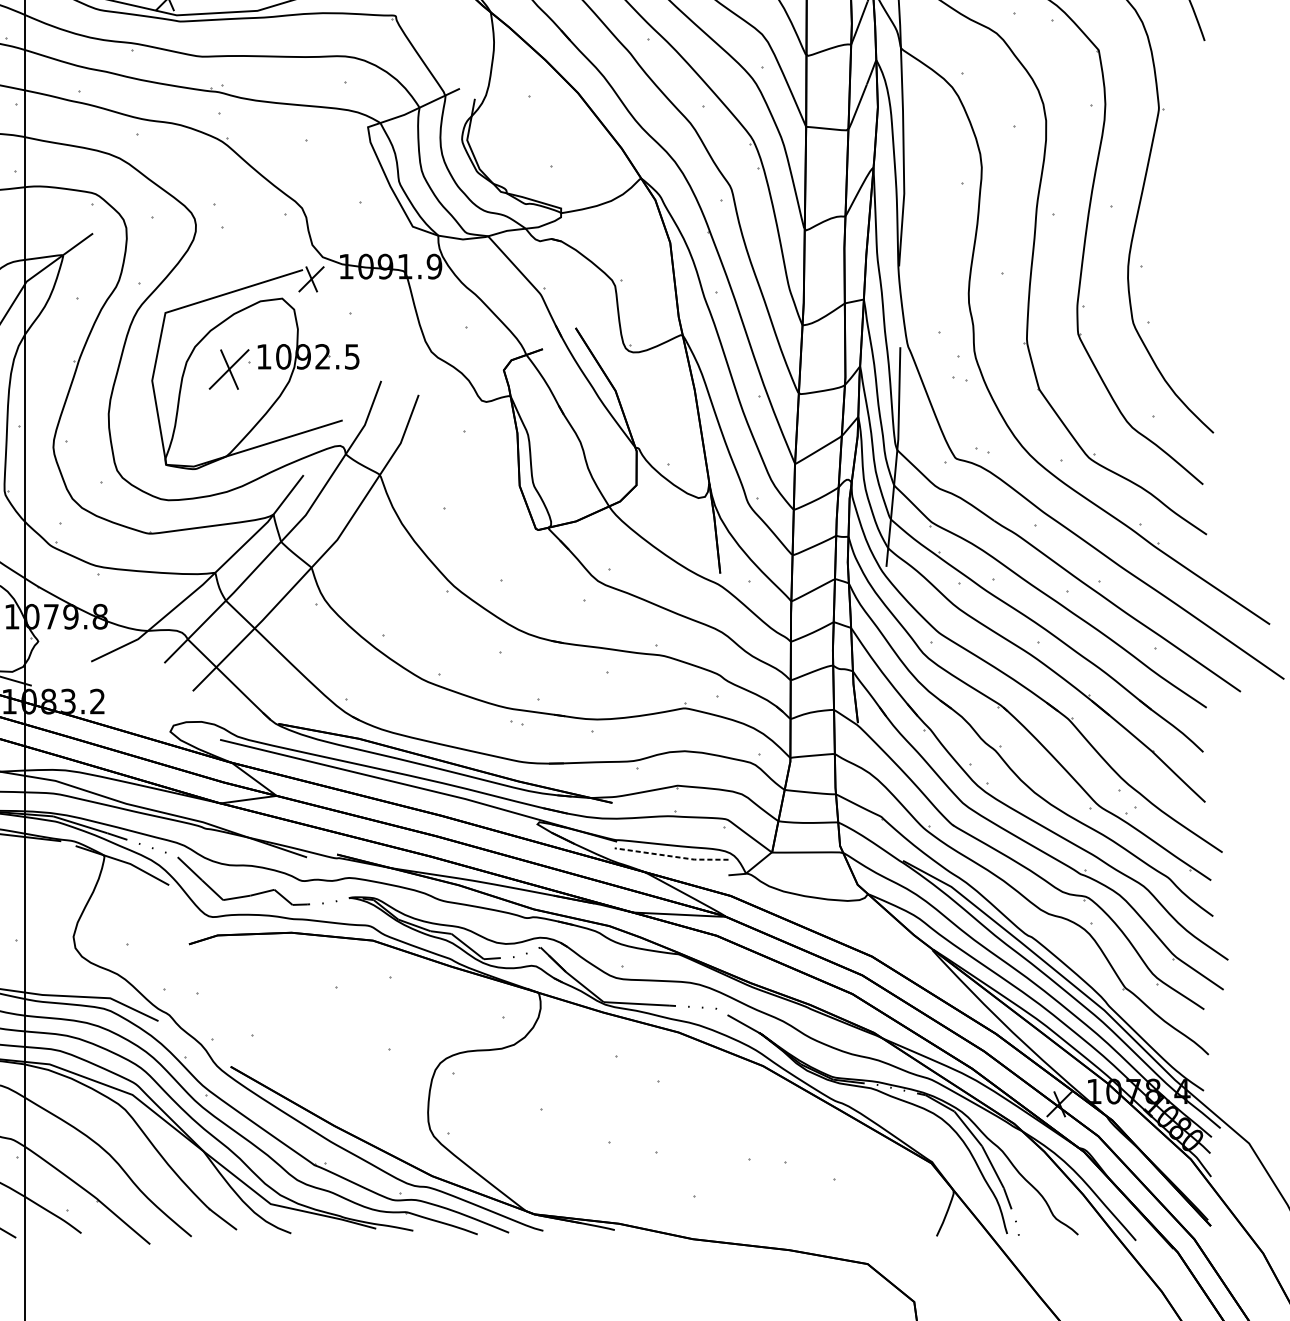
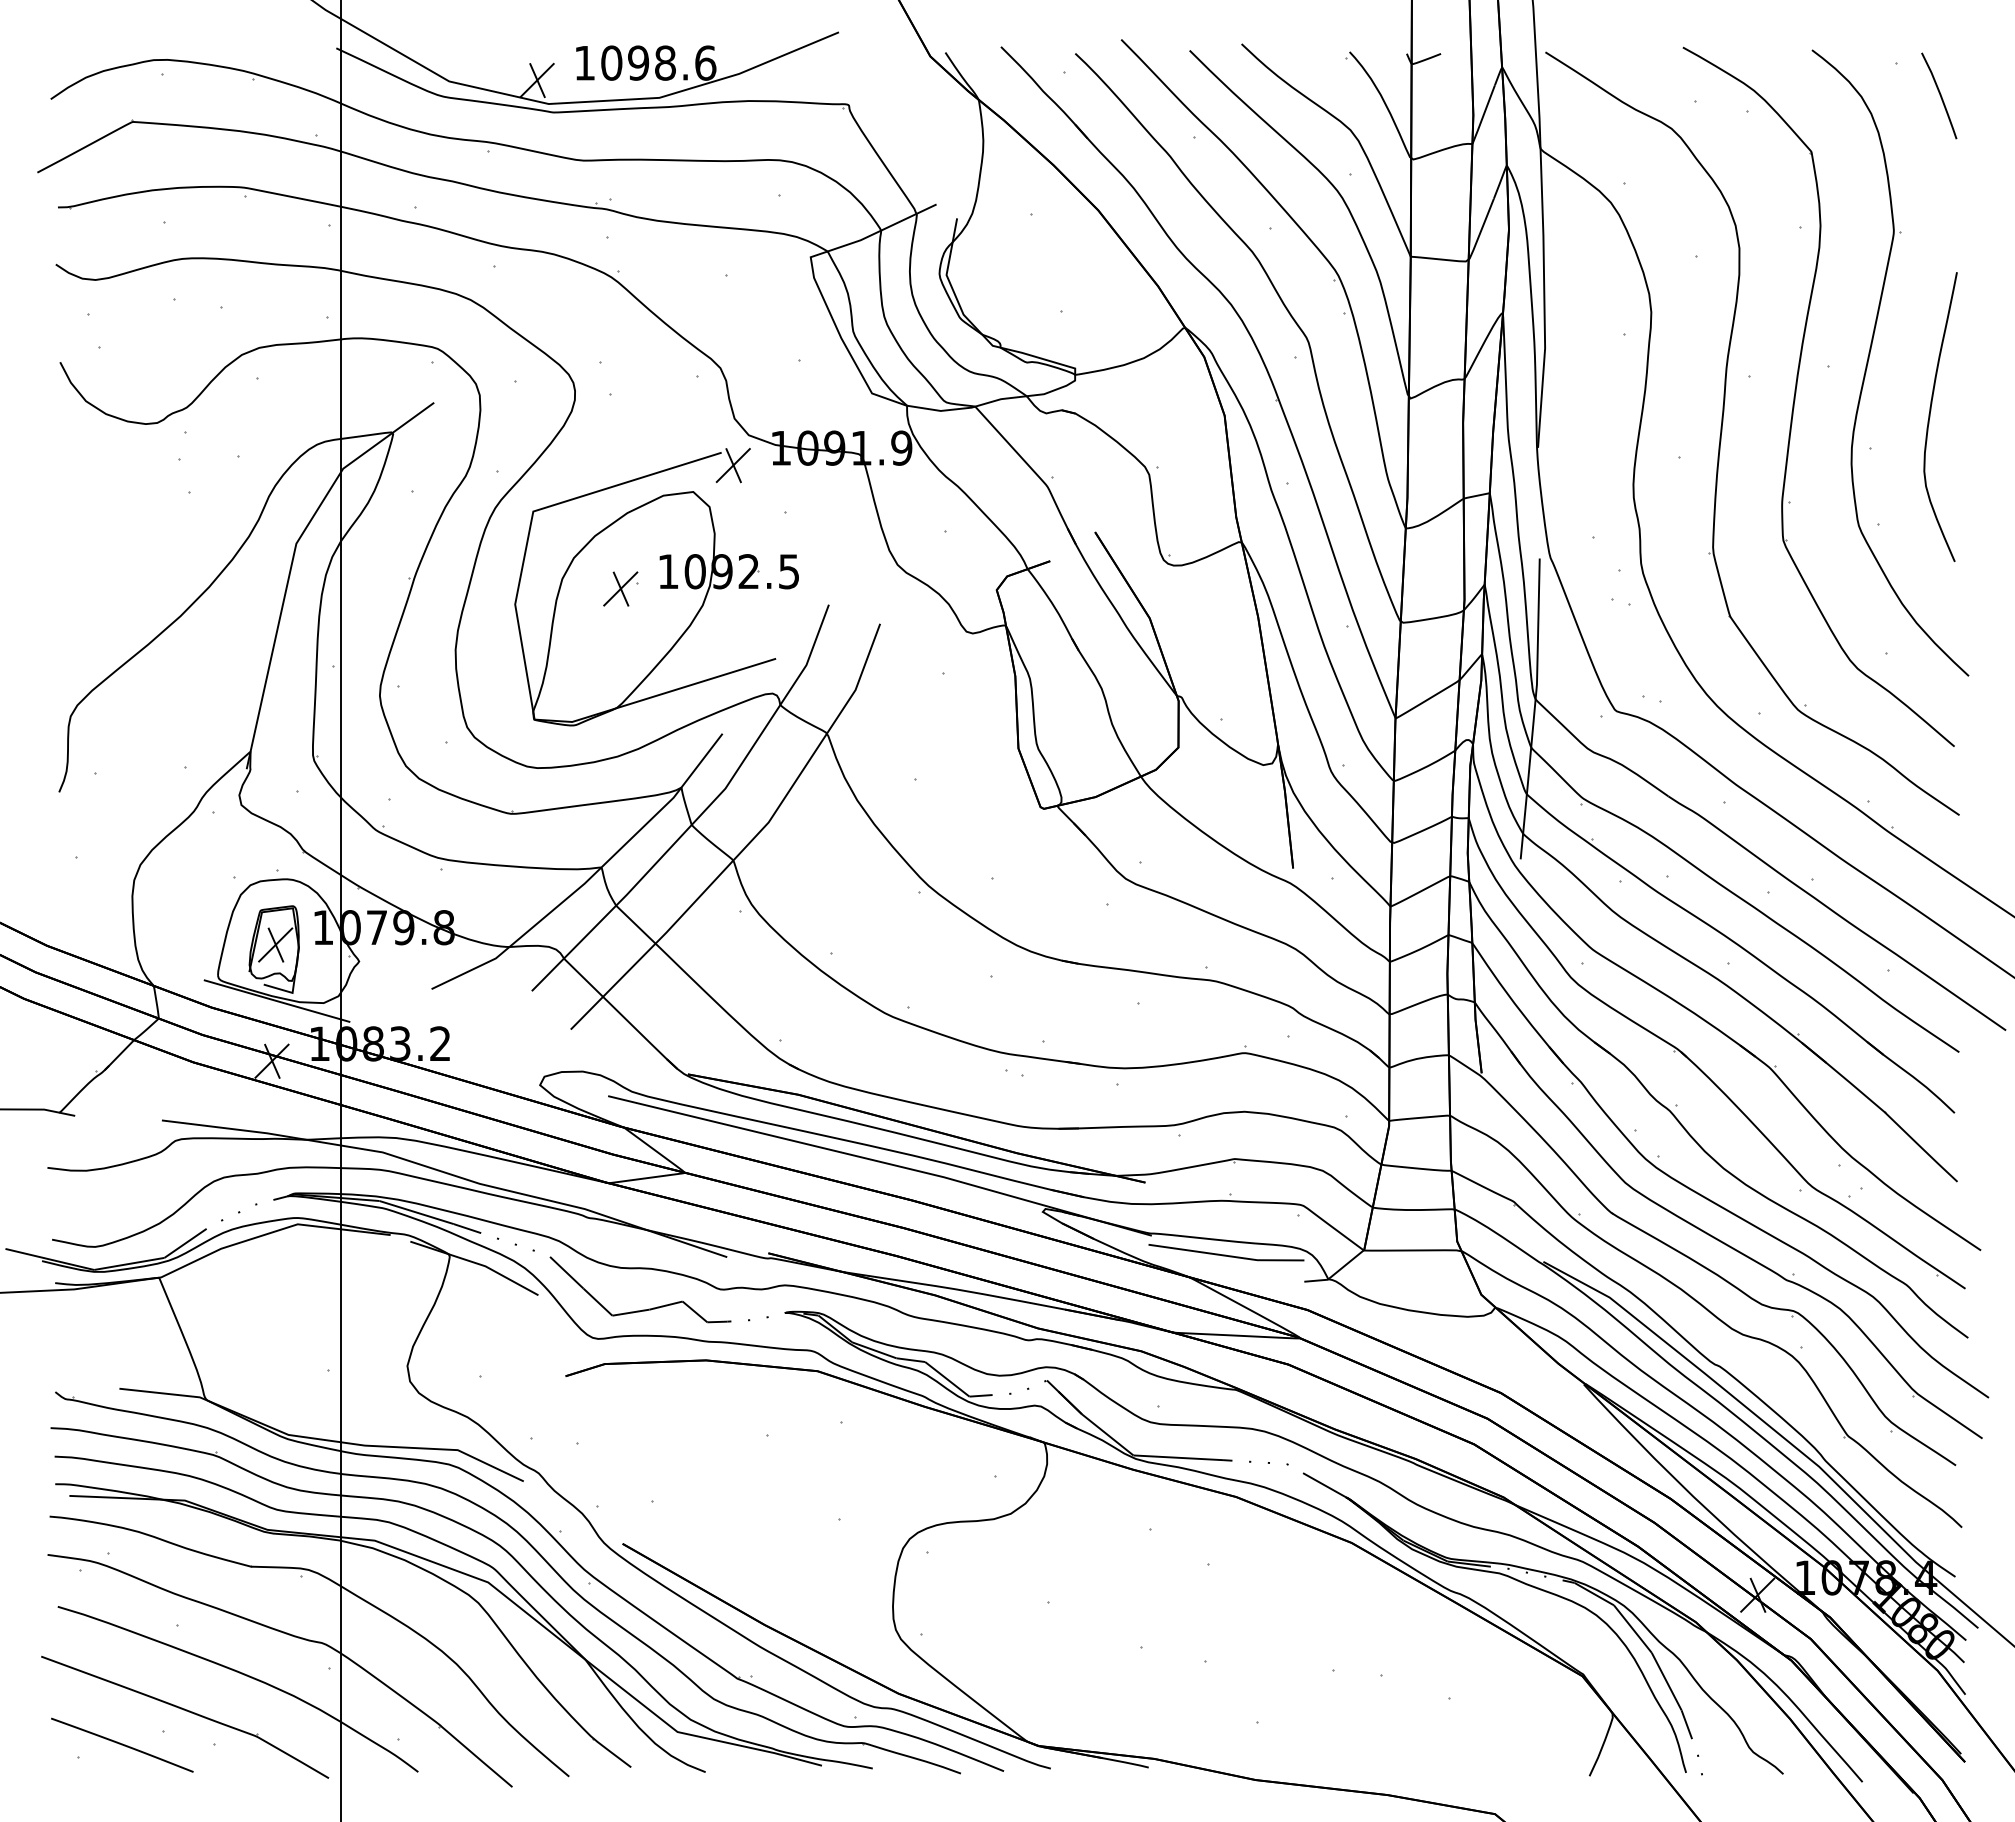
curve: (1185, 243) -> (1930, 416), added
part: (229, 369) -> (620, 588), size x0.62
line: (671, 856) -> (1226, 1255), dashed -> solid

